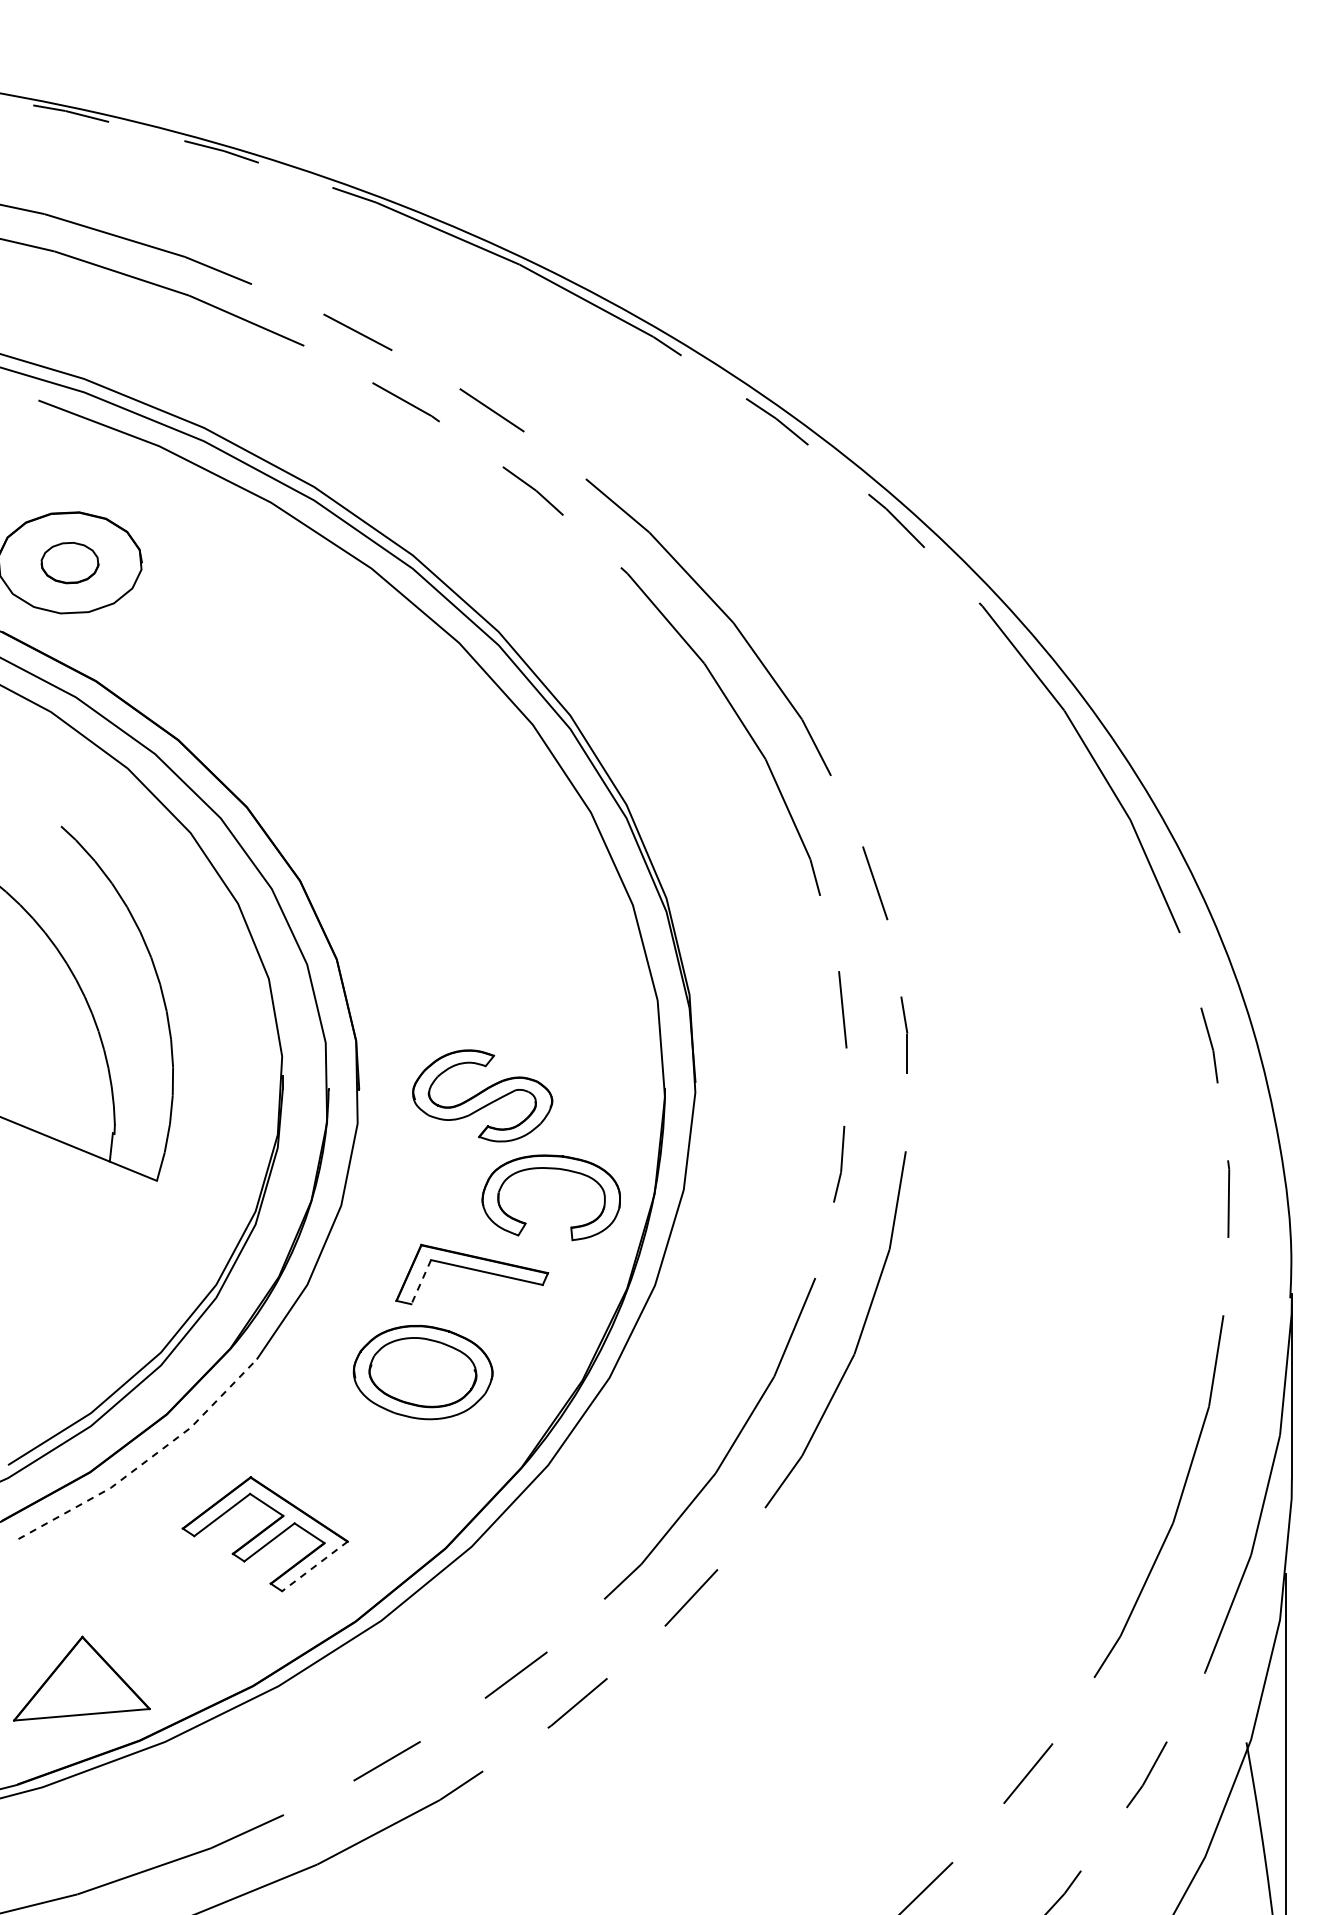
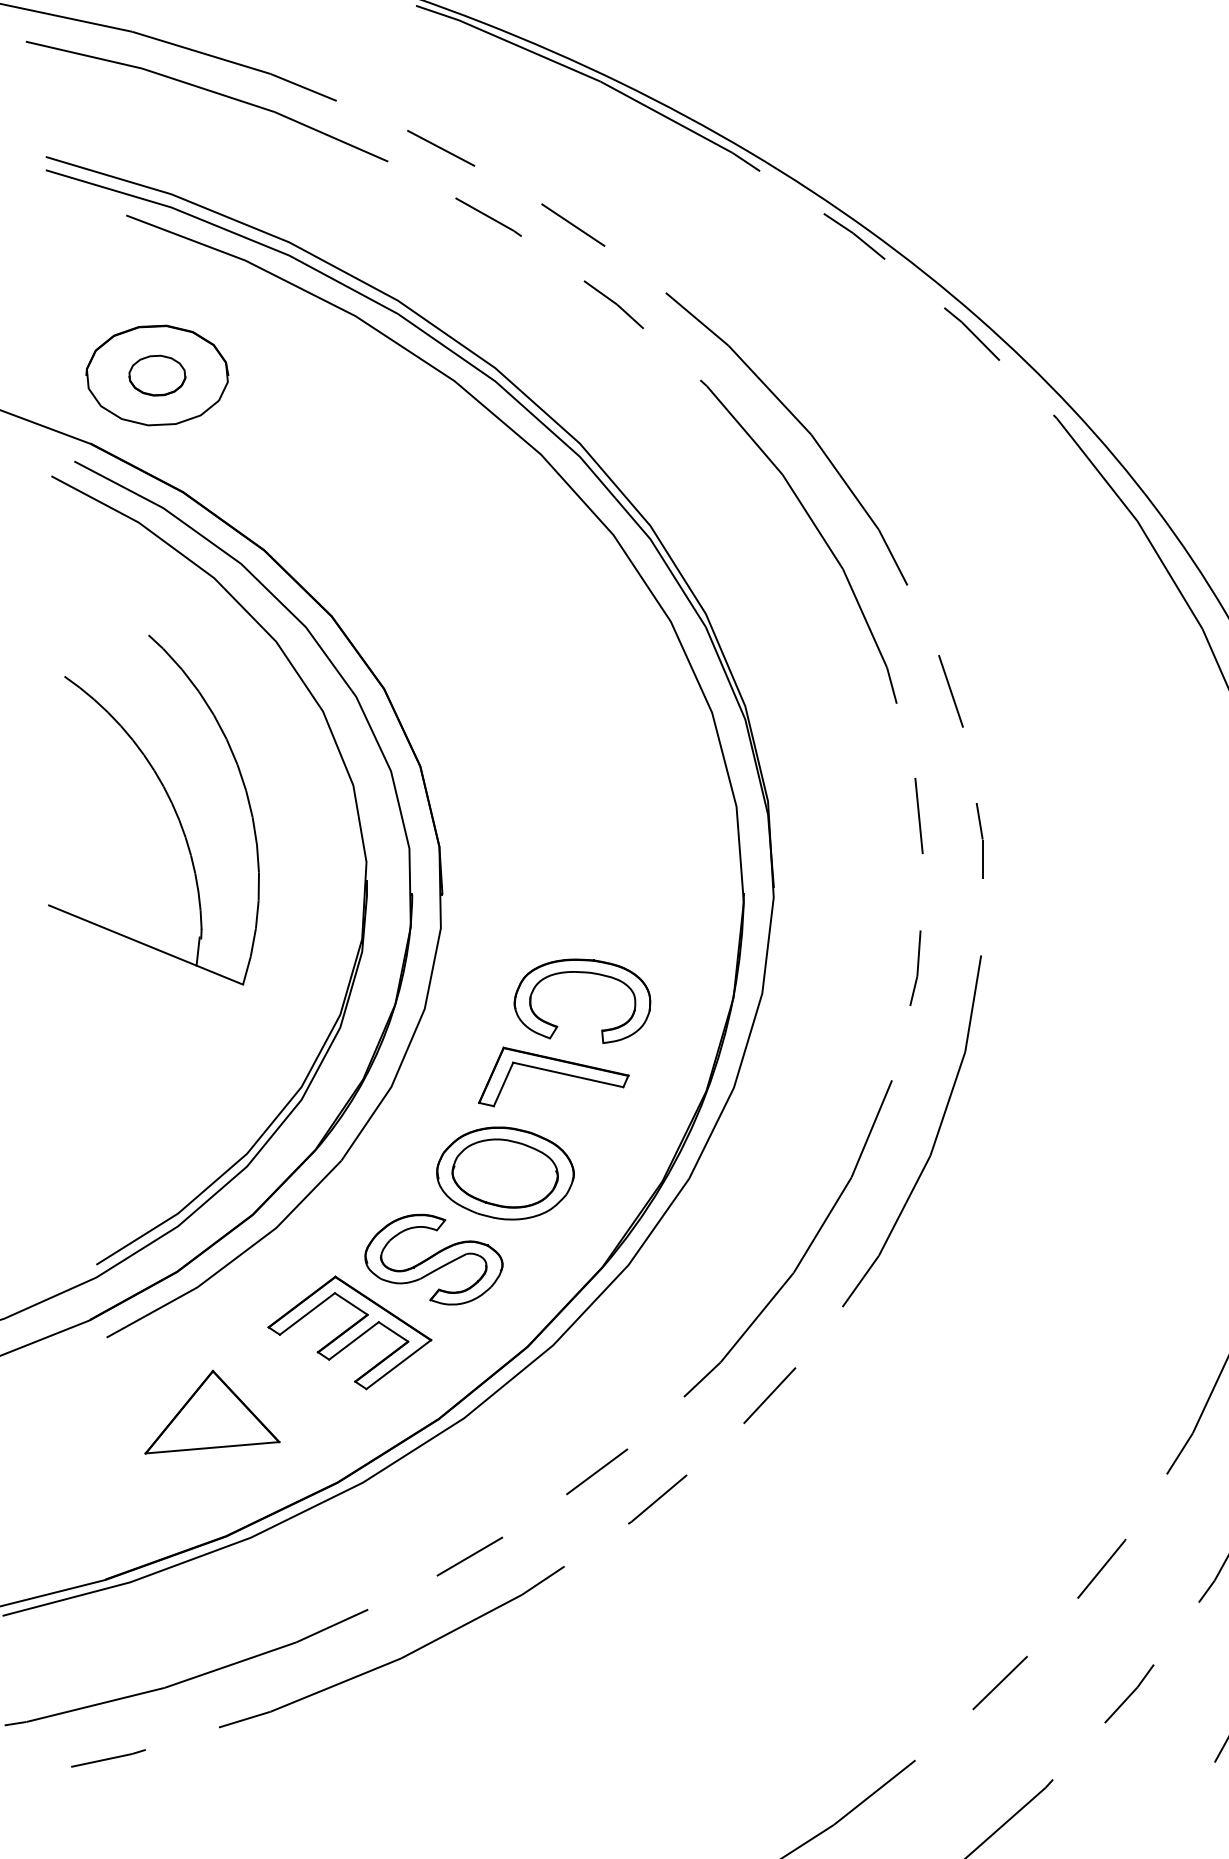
part: (482, 1095) -> (433, 1259), moved
part: (550, 1169) -> (581, 973), moved
line: (421, 1282) -> (503, 1084), dashed -> solid
line: (147, 1460) -> (233, 1260), dashed -> solid
line: (314, 1566) -> (398, 1364), dashed -> solid
part: (81, 1678) -> (212, 1412), moved

